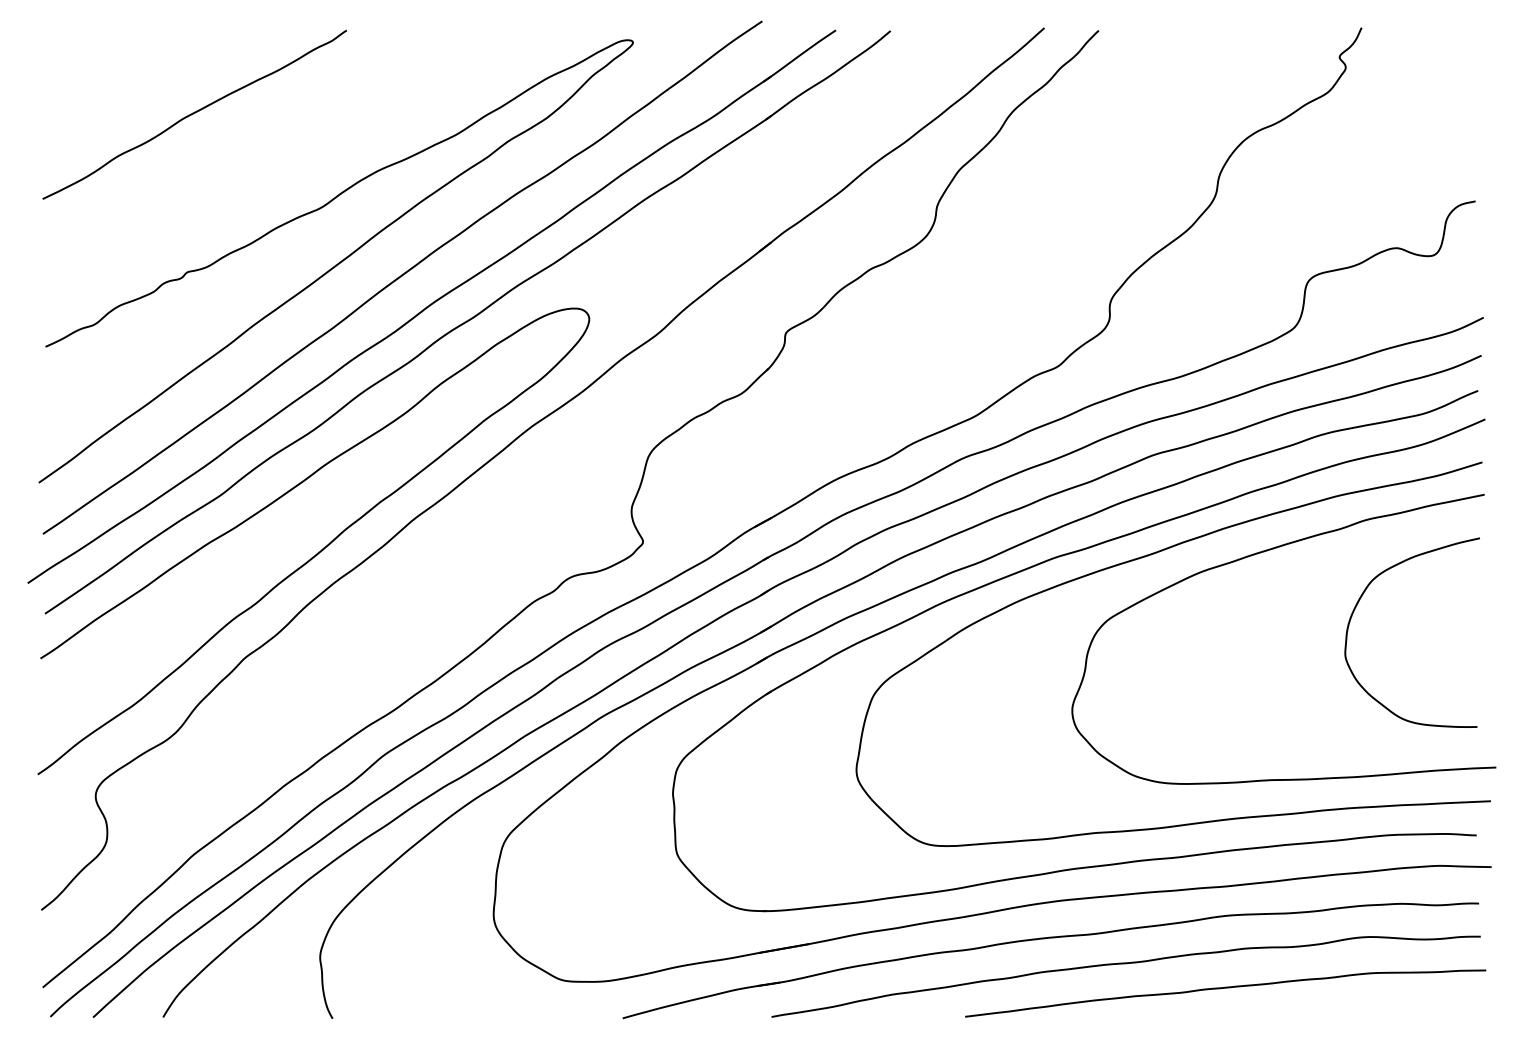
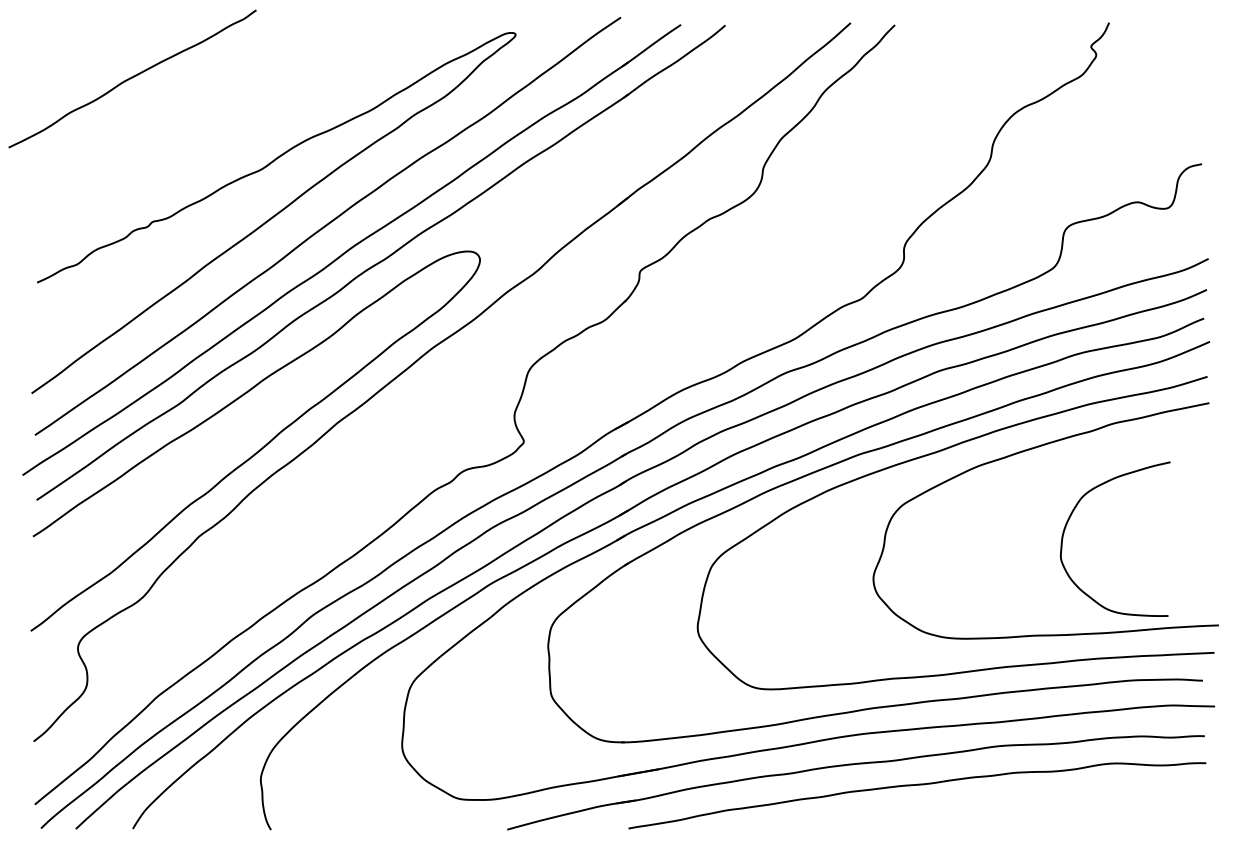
curve: (194, 113) -> (132, 77), moved
curve: (1357, 605) -> (1070, 517), moved
curve: (1225, 988) -> (998, 805), removed

